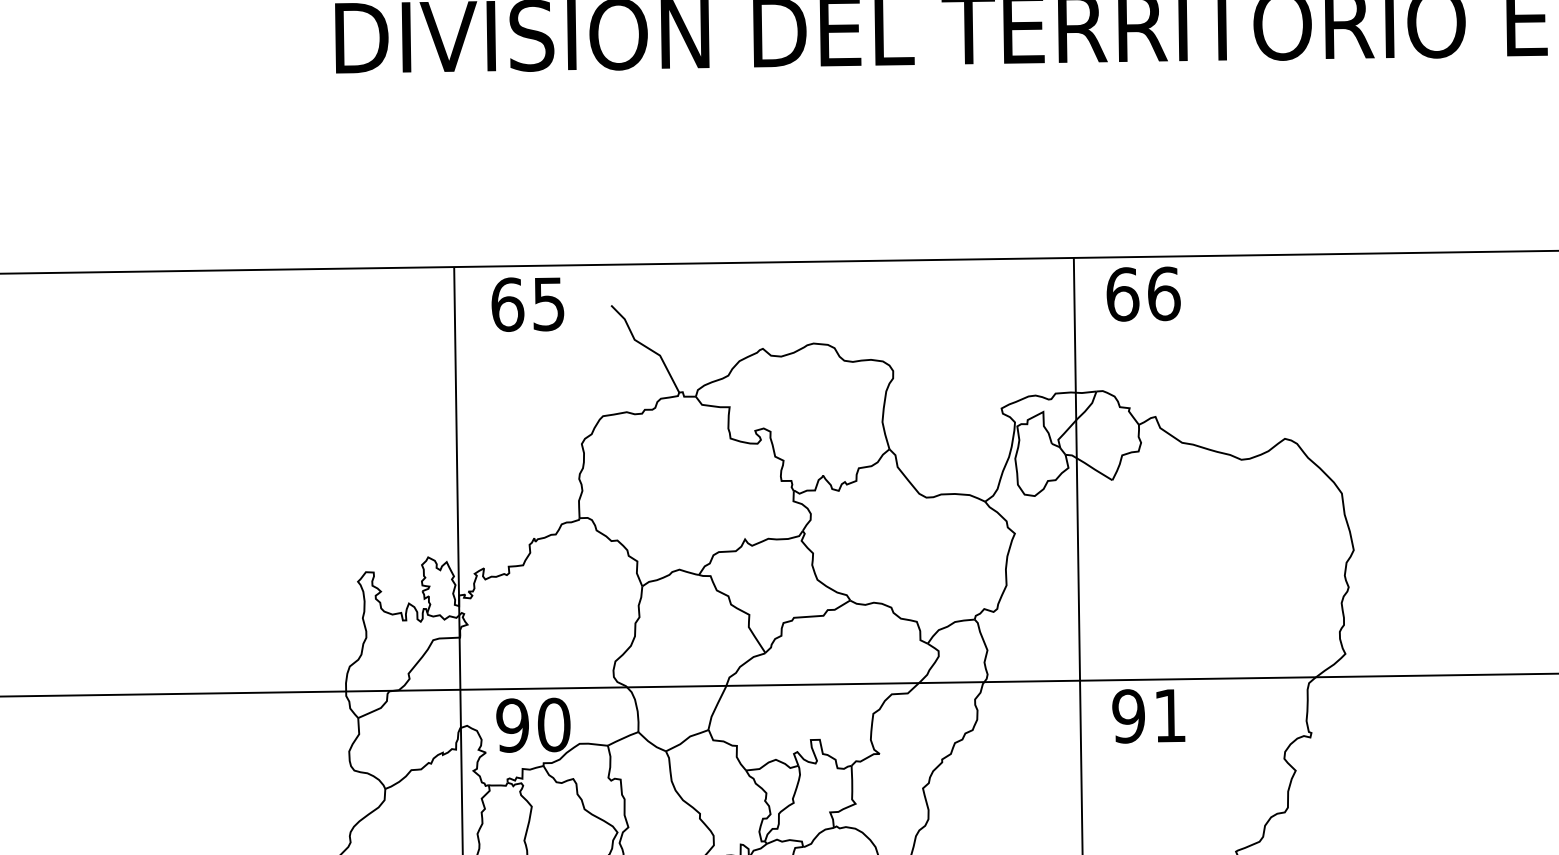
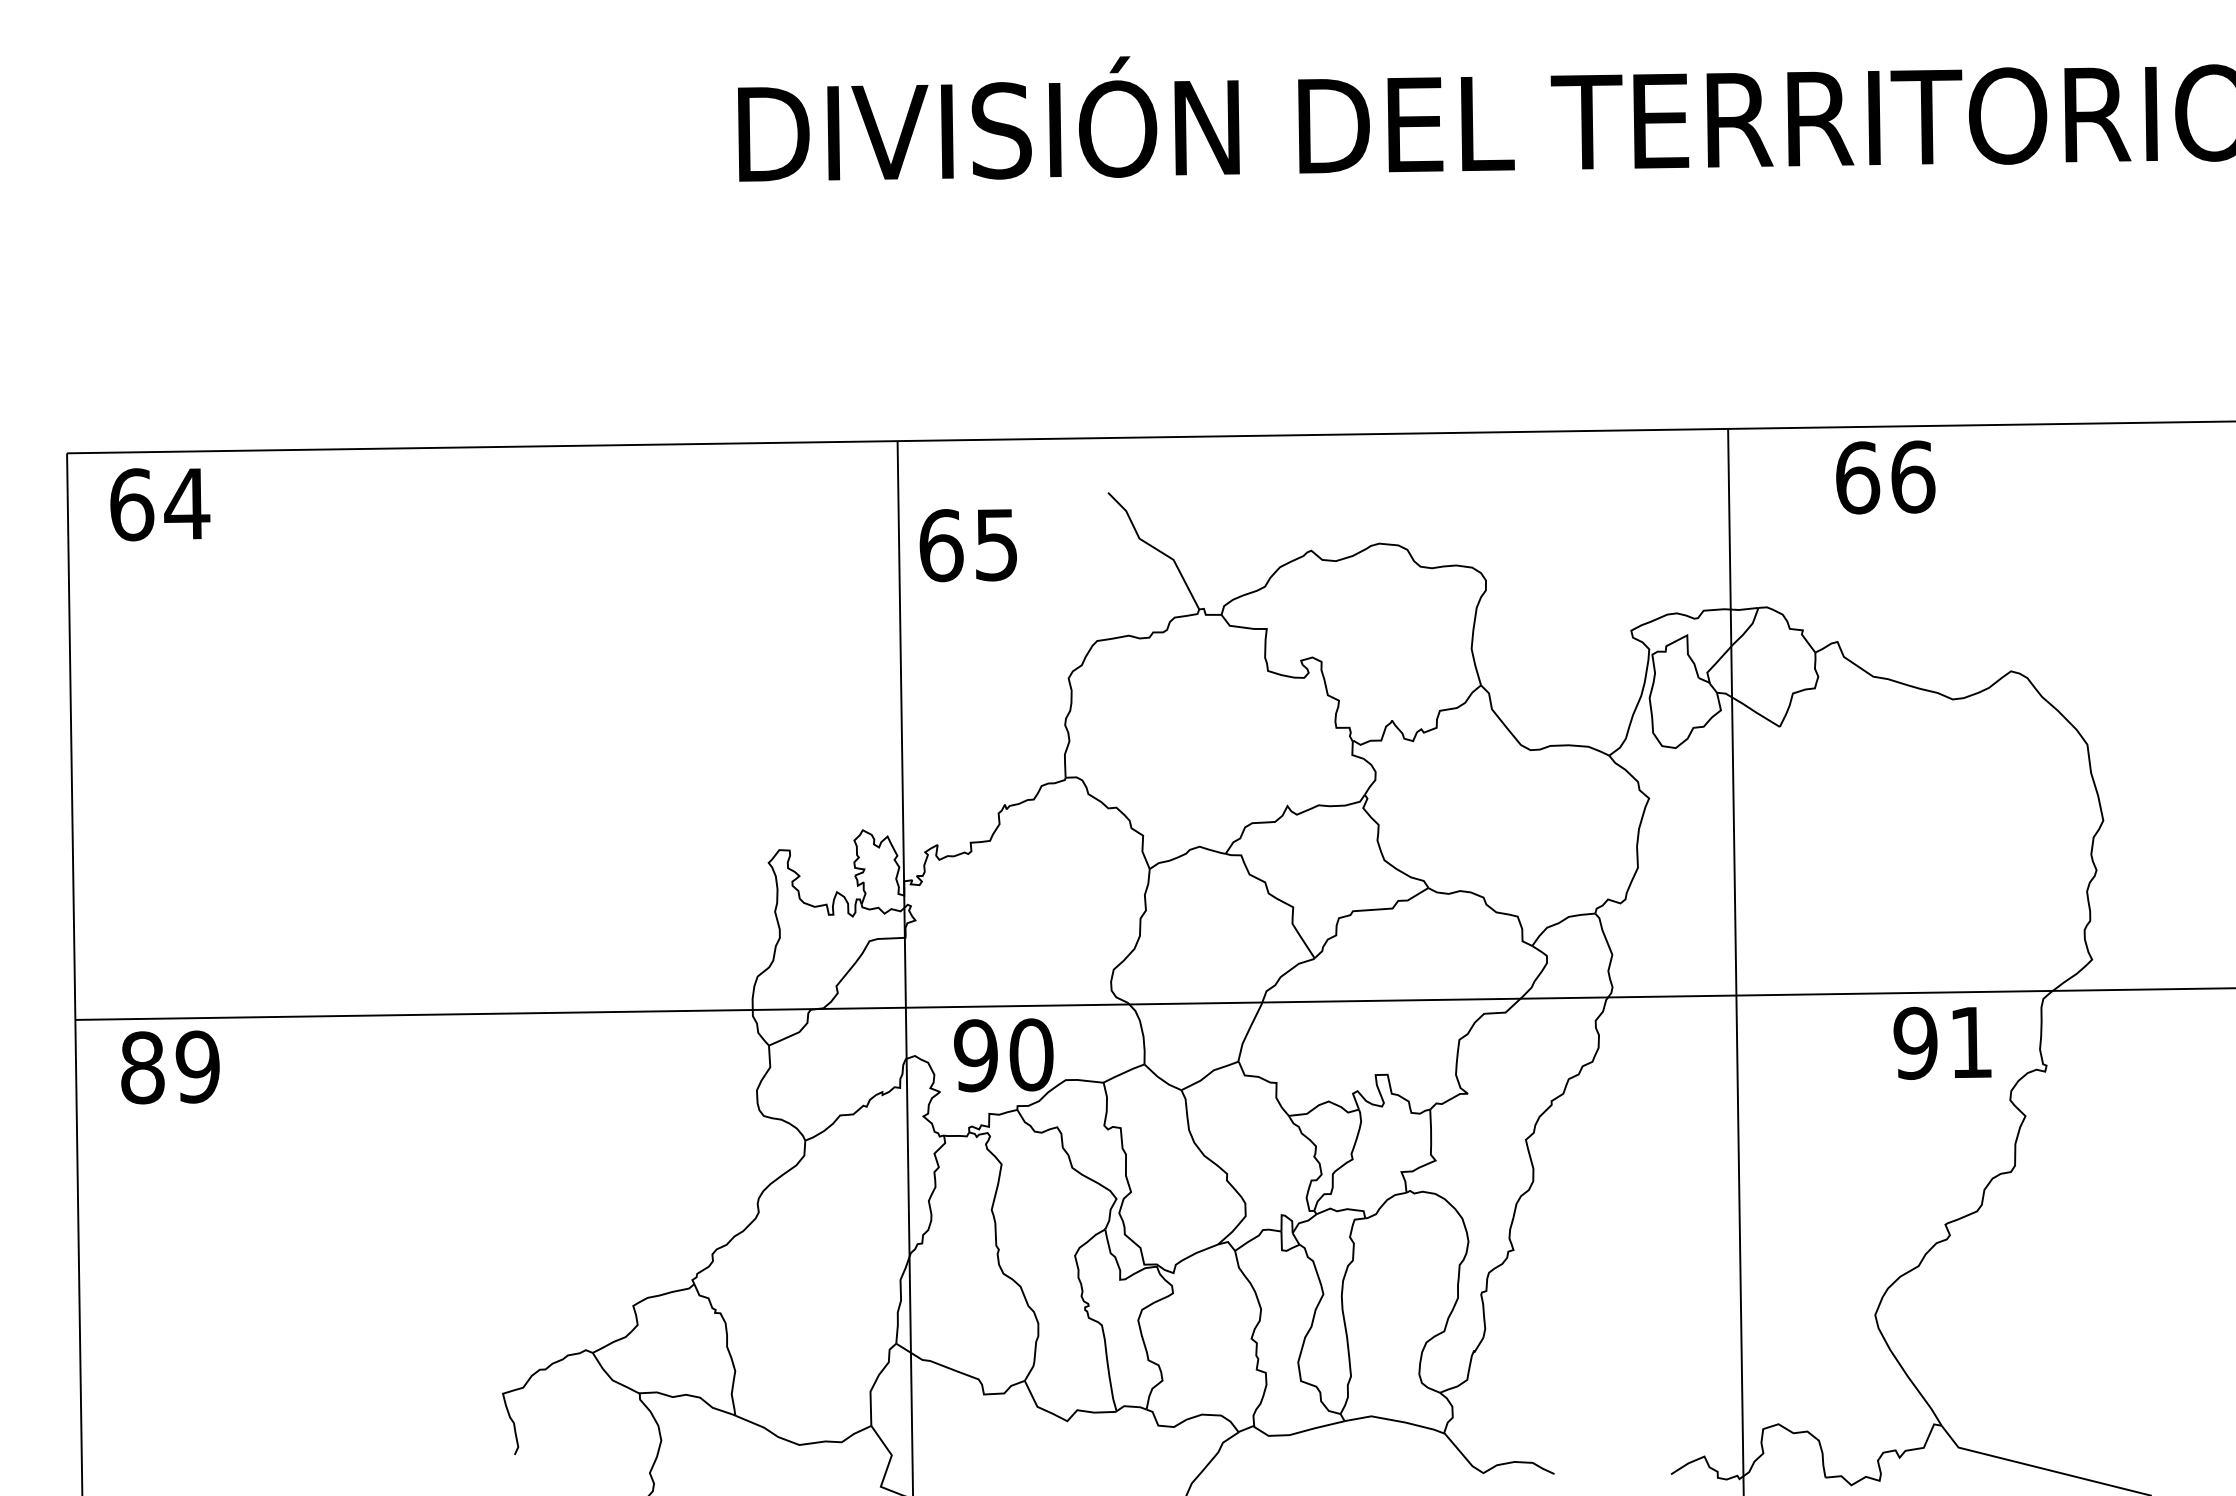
text: (1143, 294) -> (1885, 477), moved
text: (527, 304) -> (967, 545), moved
text: (1148, 715) -> (1942, 1042), moved

